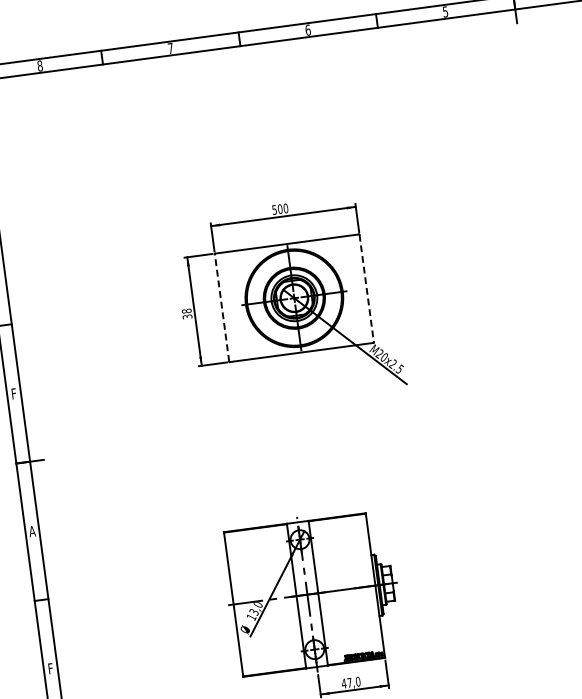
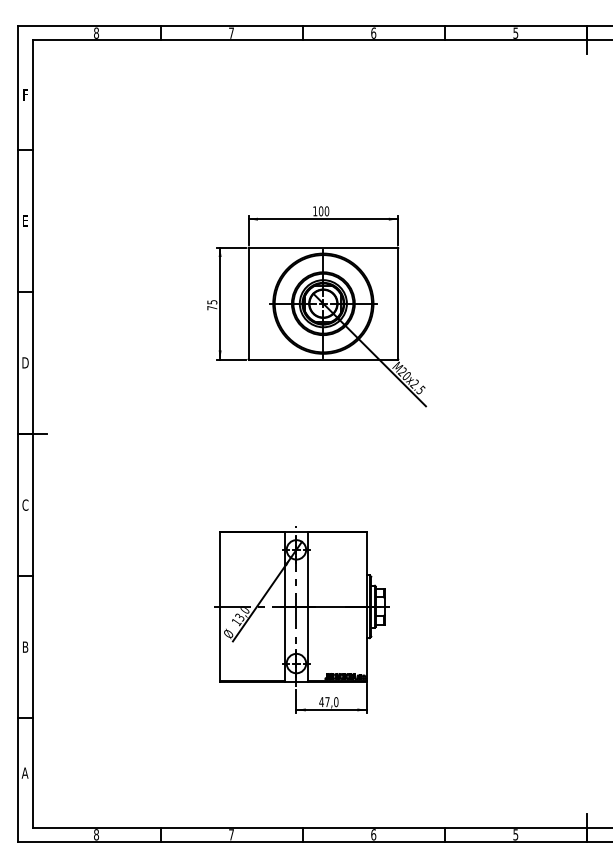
text: (274, 210) -> (315, 211), 500 -> 100
line: (366, 288) -> (398, 303), dashed -> solid
line: (221, 307) -> (248, 303), dashed -> solid
text: (187, 314) -> (212, 305), 38 -> 75
text: (13, 393) -> (25, 362), F -> D
text: (32, 530) -> (25, 504), A -> C
text: (50, 668) -> (25, 646), F -> B

